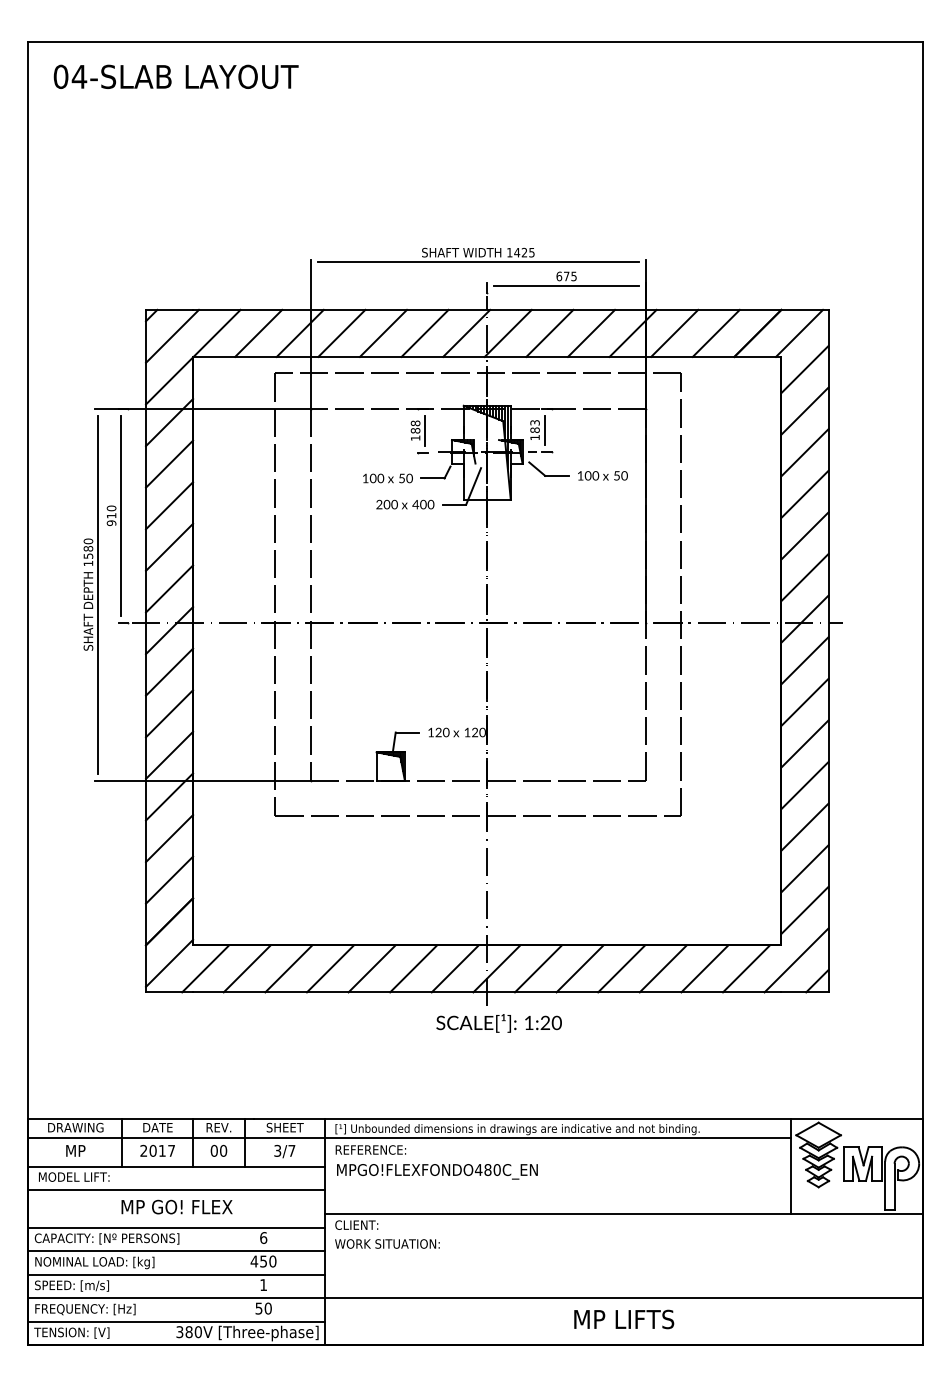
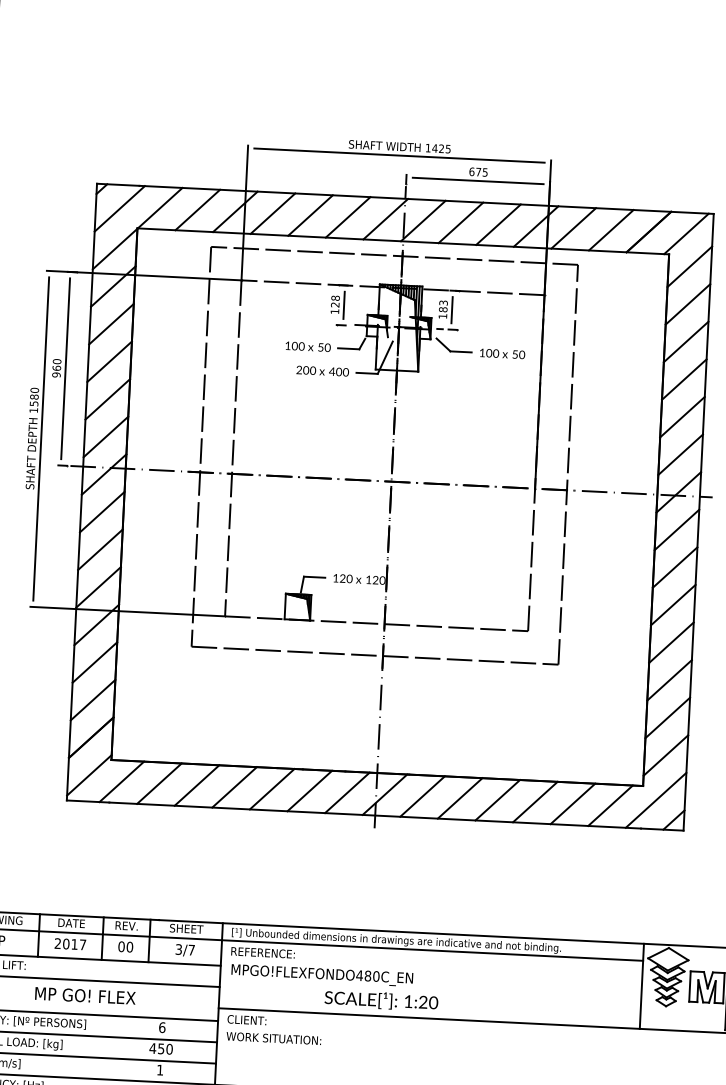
text: (415, 430) -> (335, 304), 188 -> 128
text: (111, 515) -> (56, 368), 910 -> 960
text: (498, 1023) -> (380, 1000), moved

